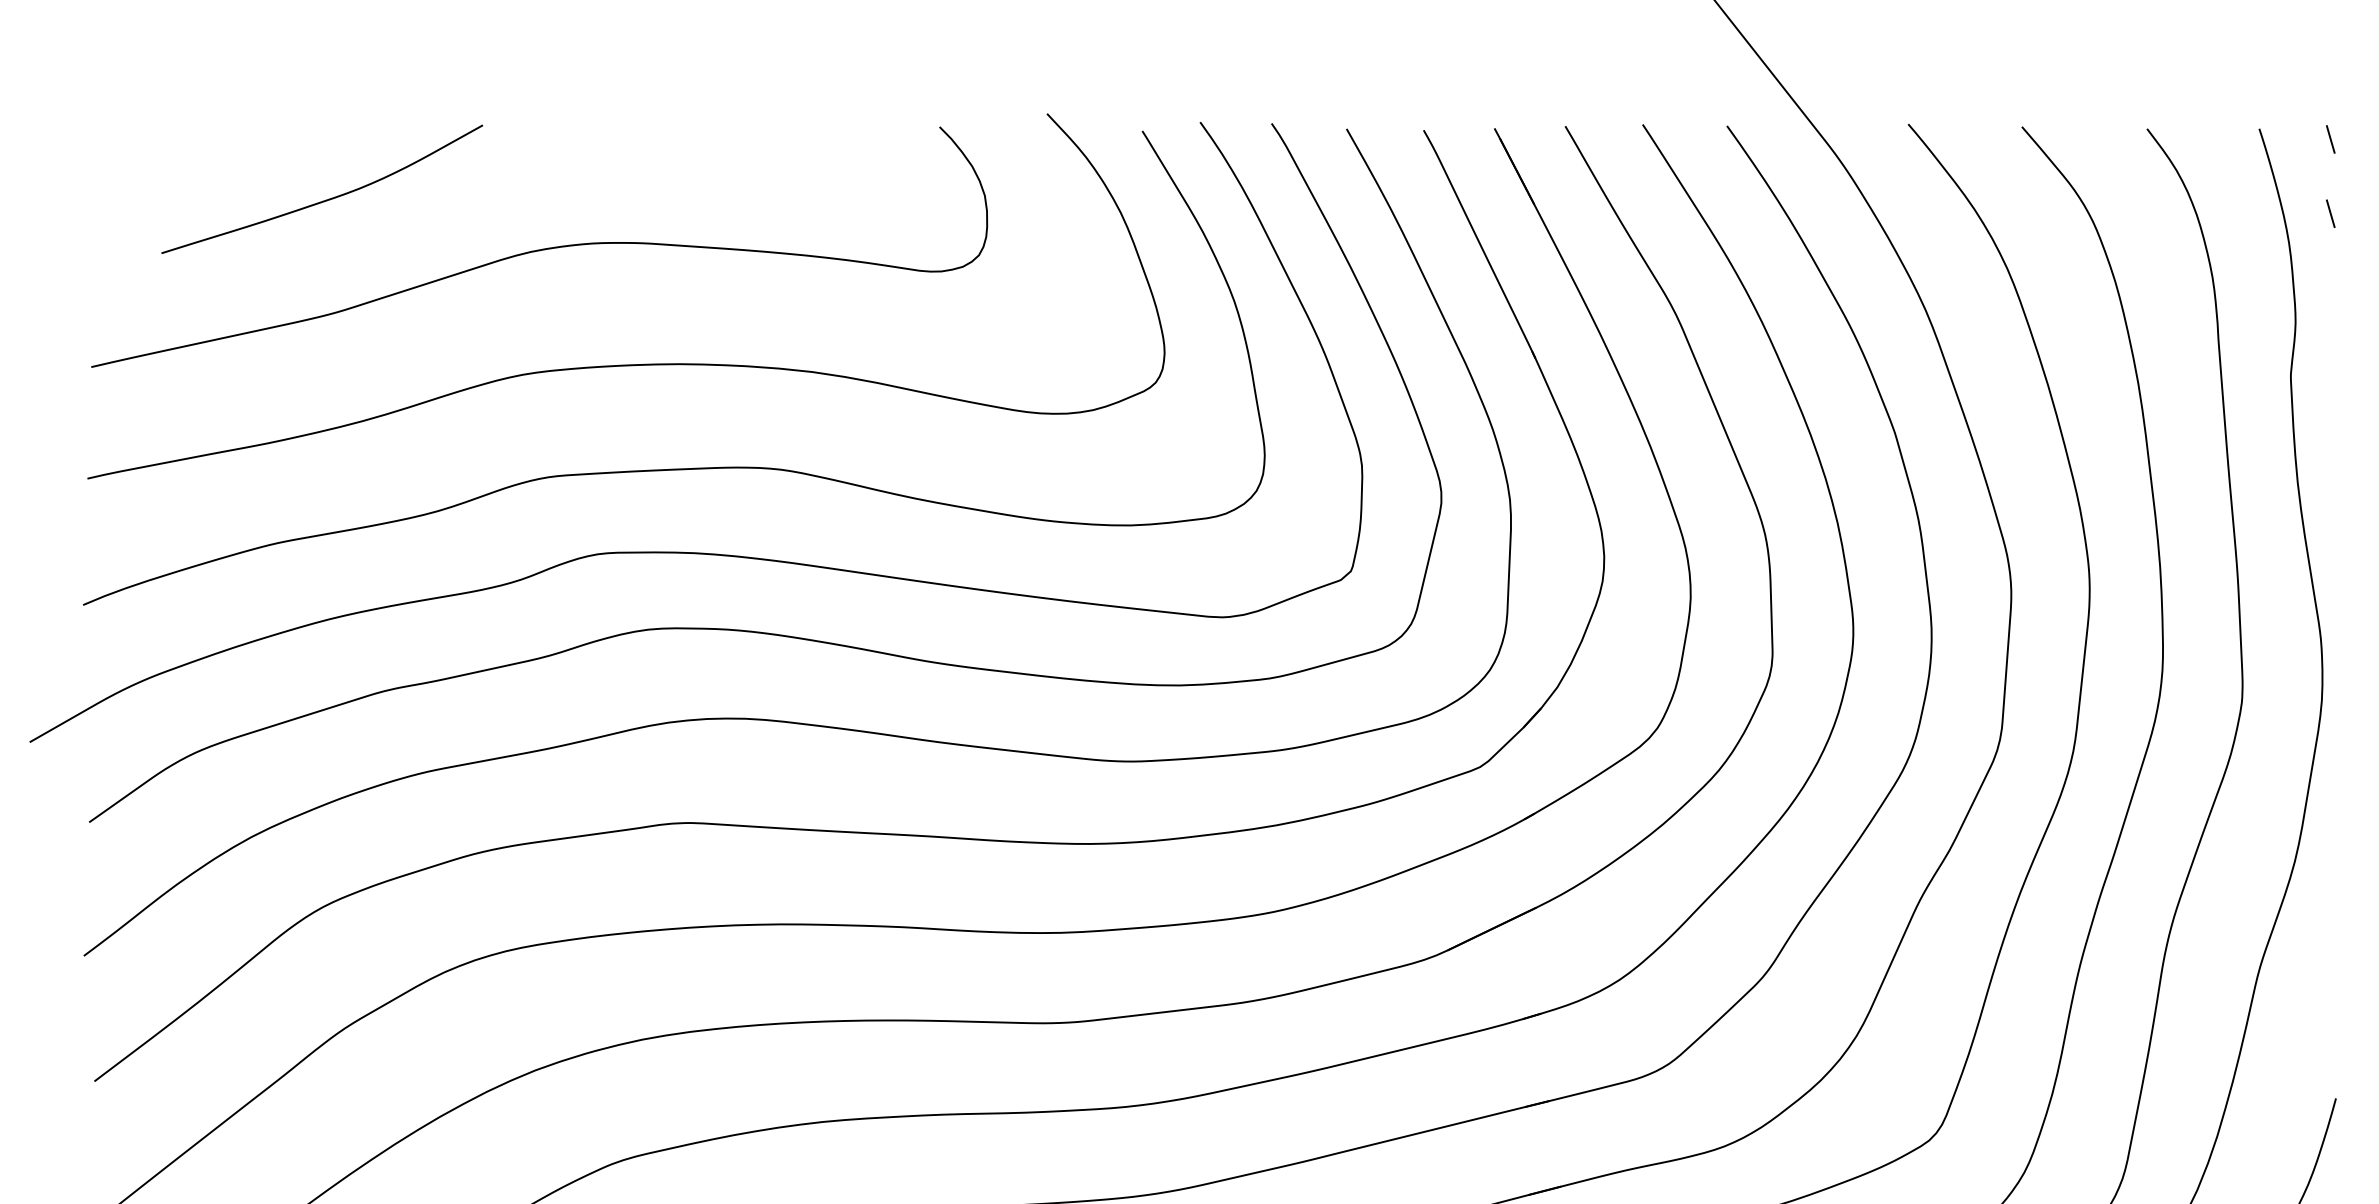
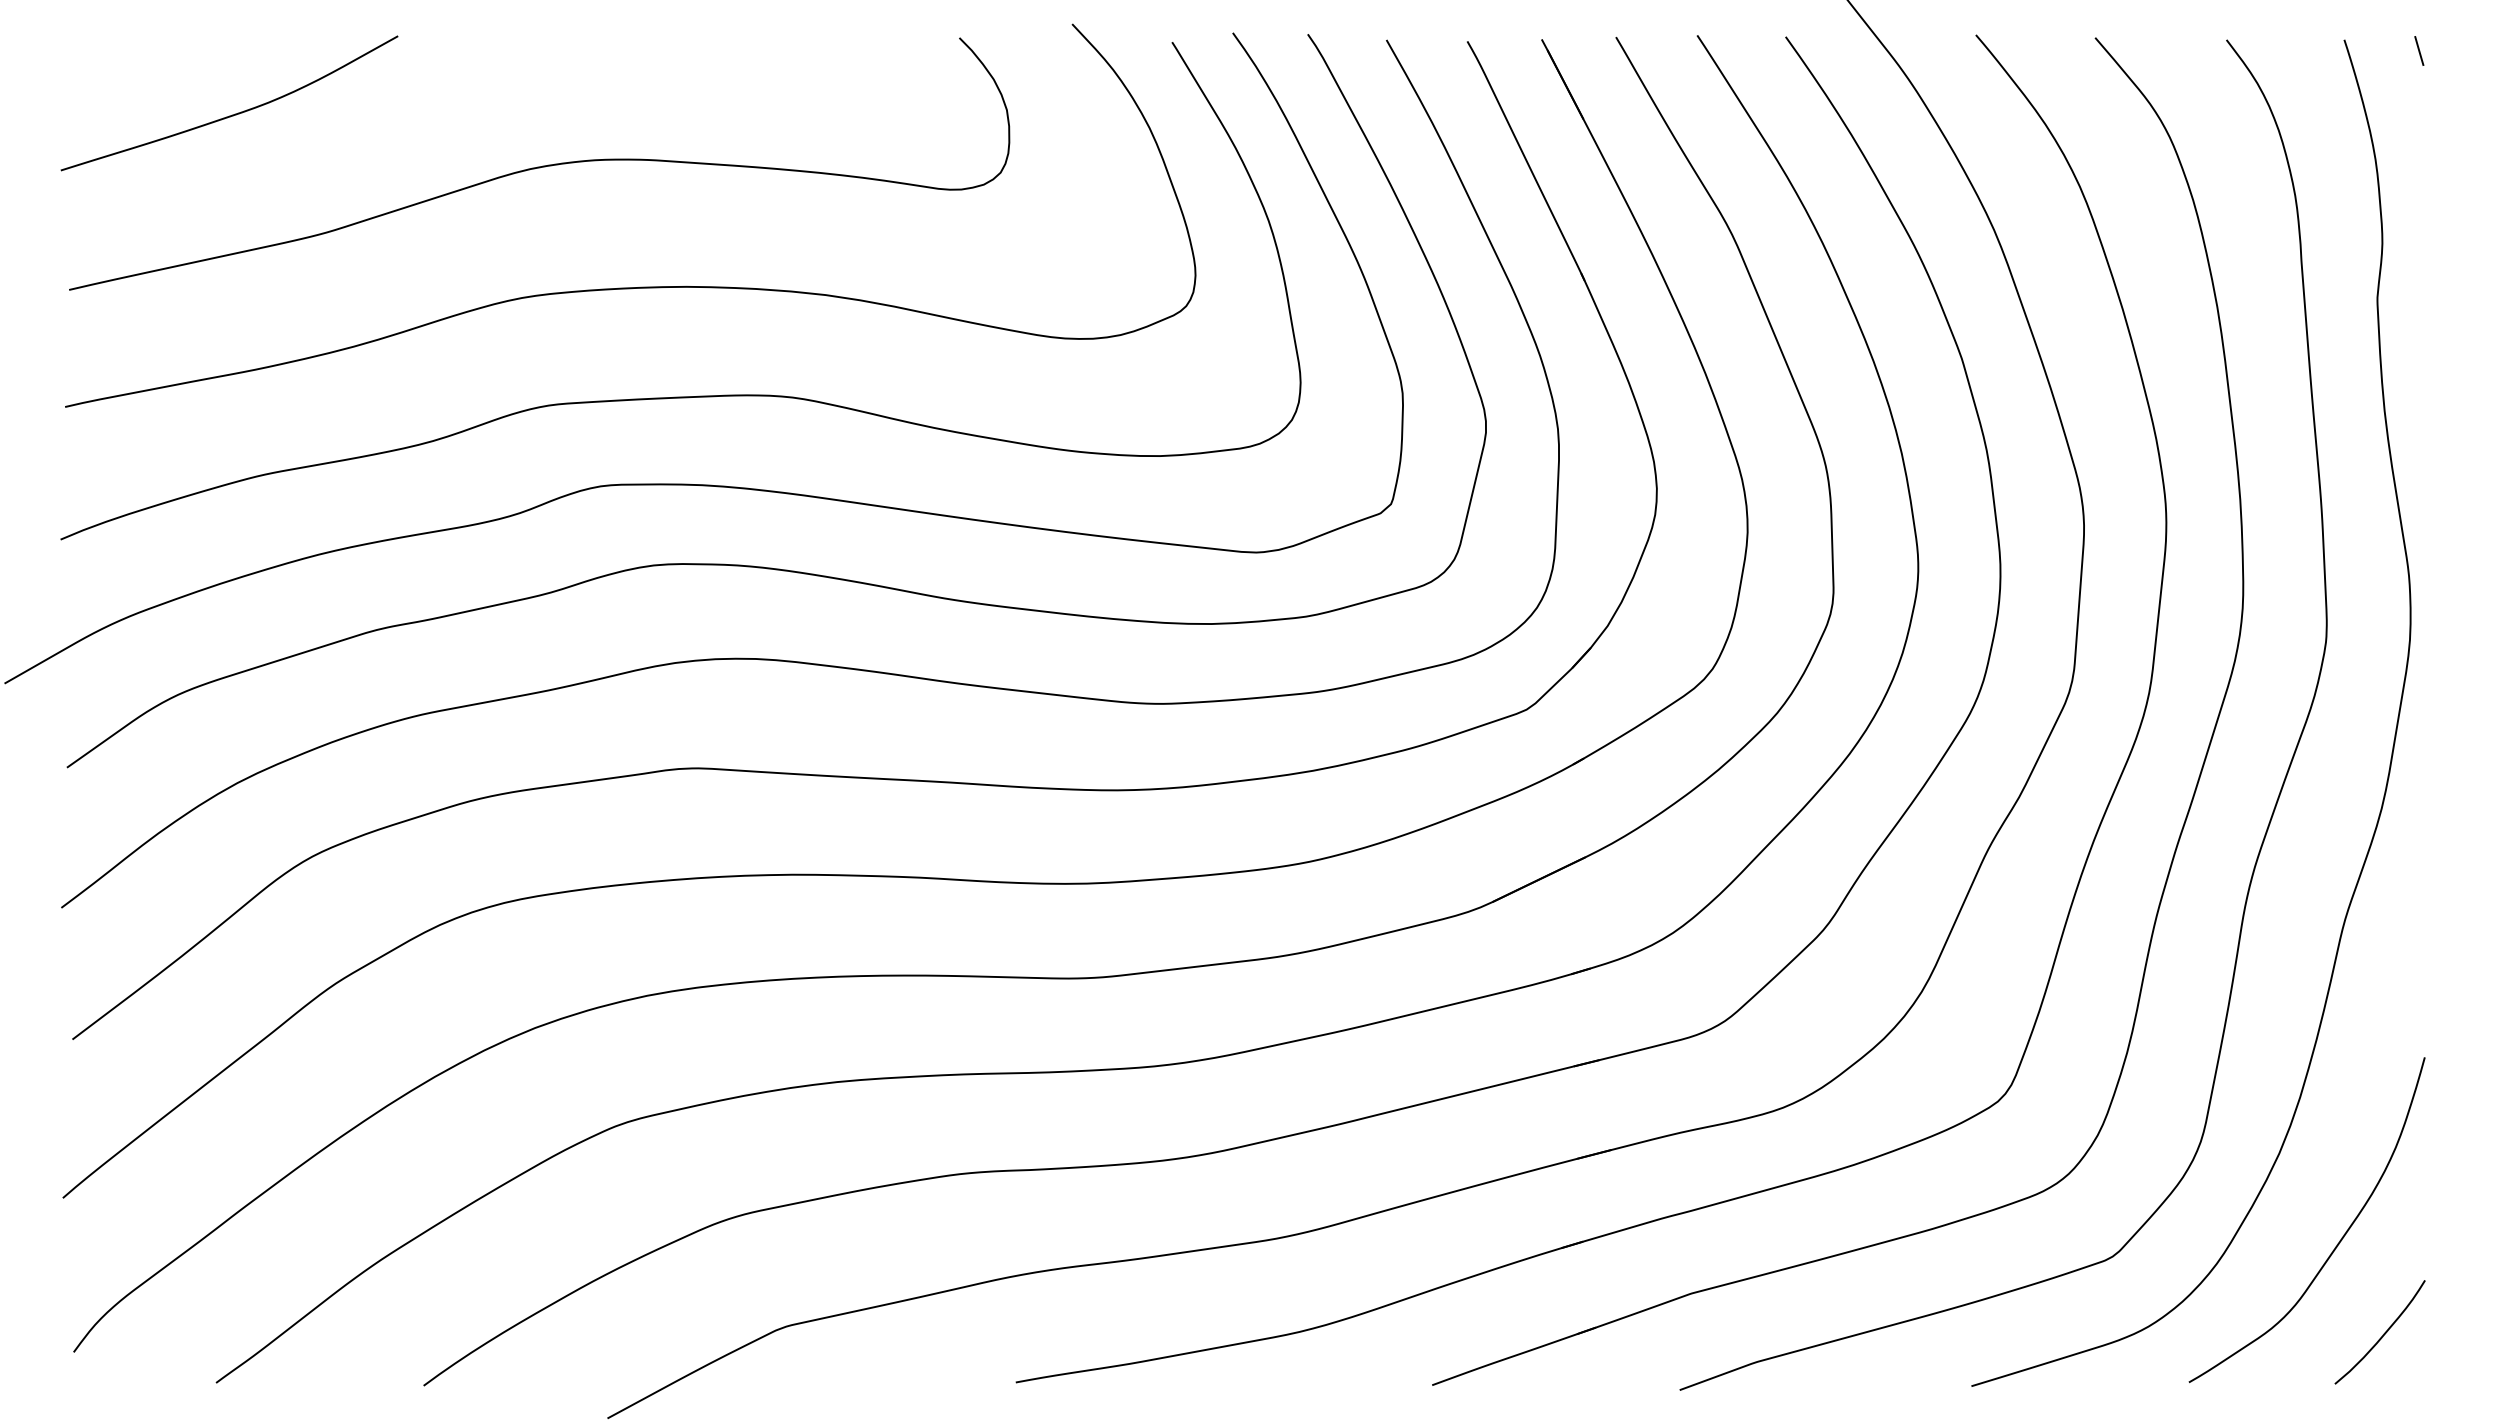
curve: (325, 199) -> (232, 114), moved
line: (2330, 213) -> (2419, 128), removed

